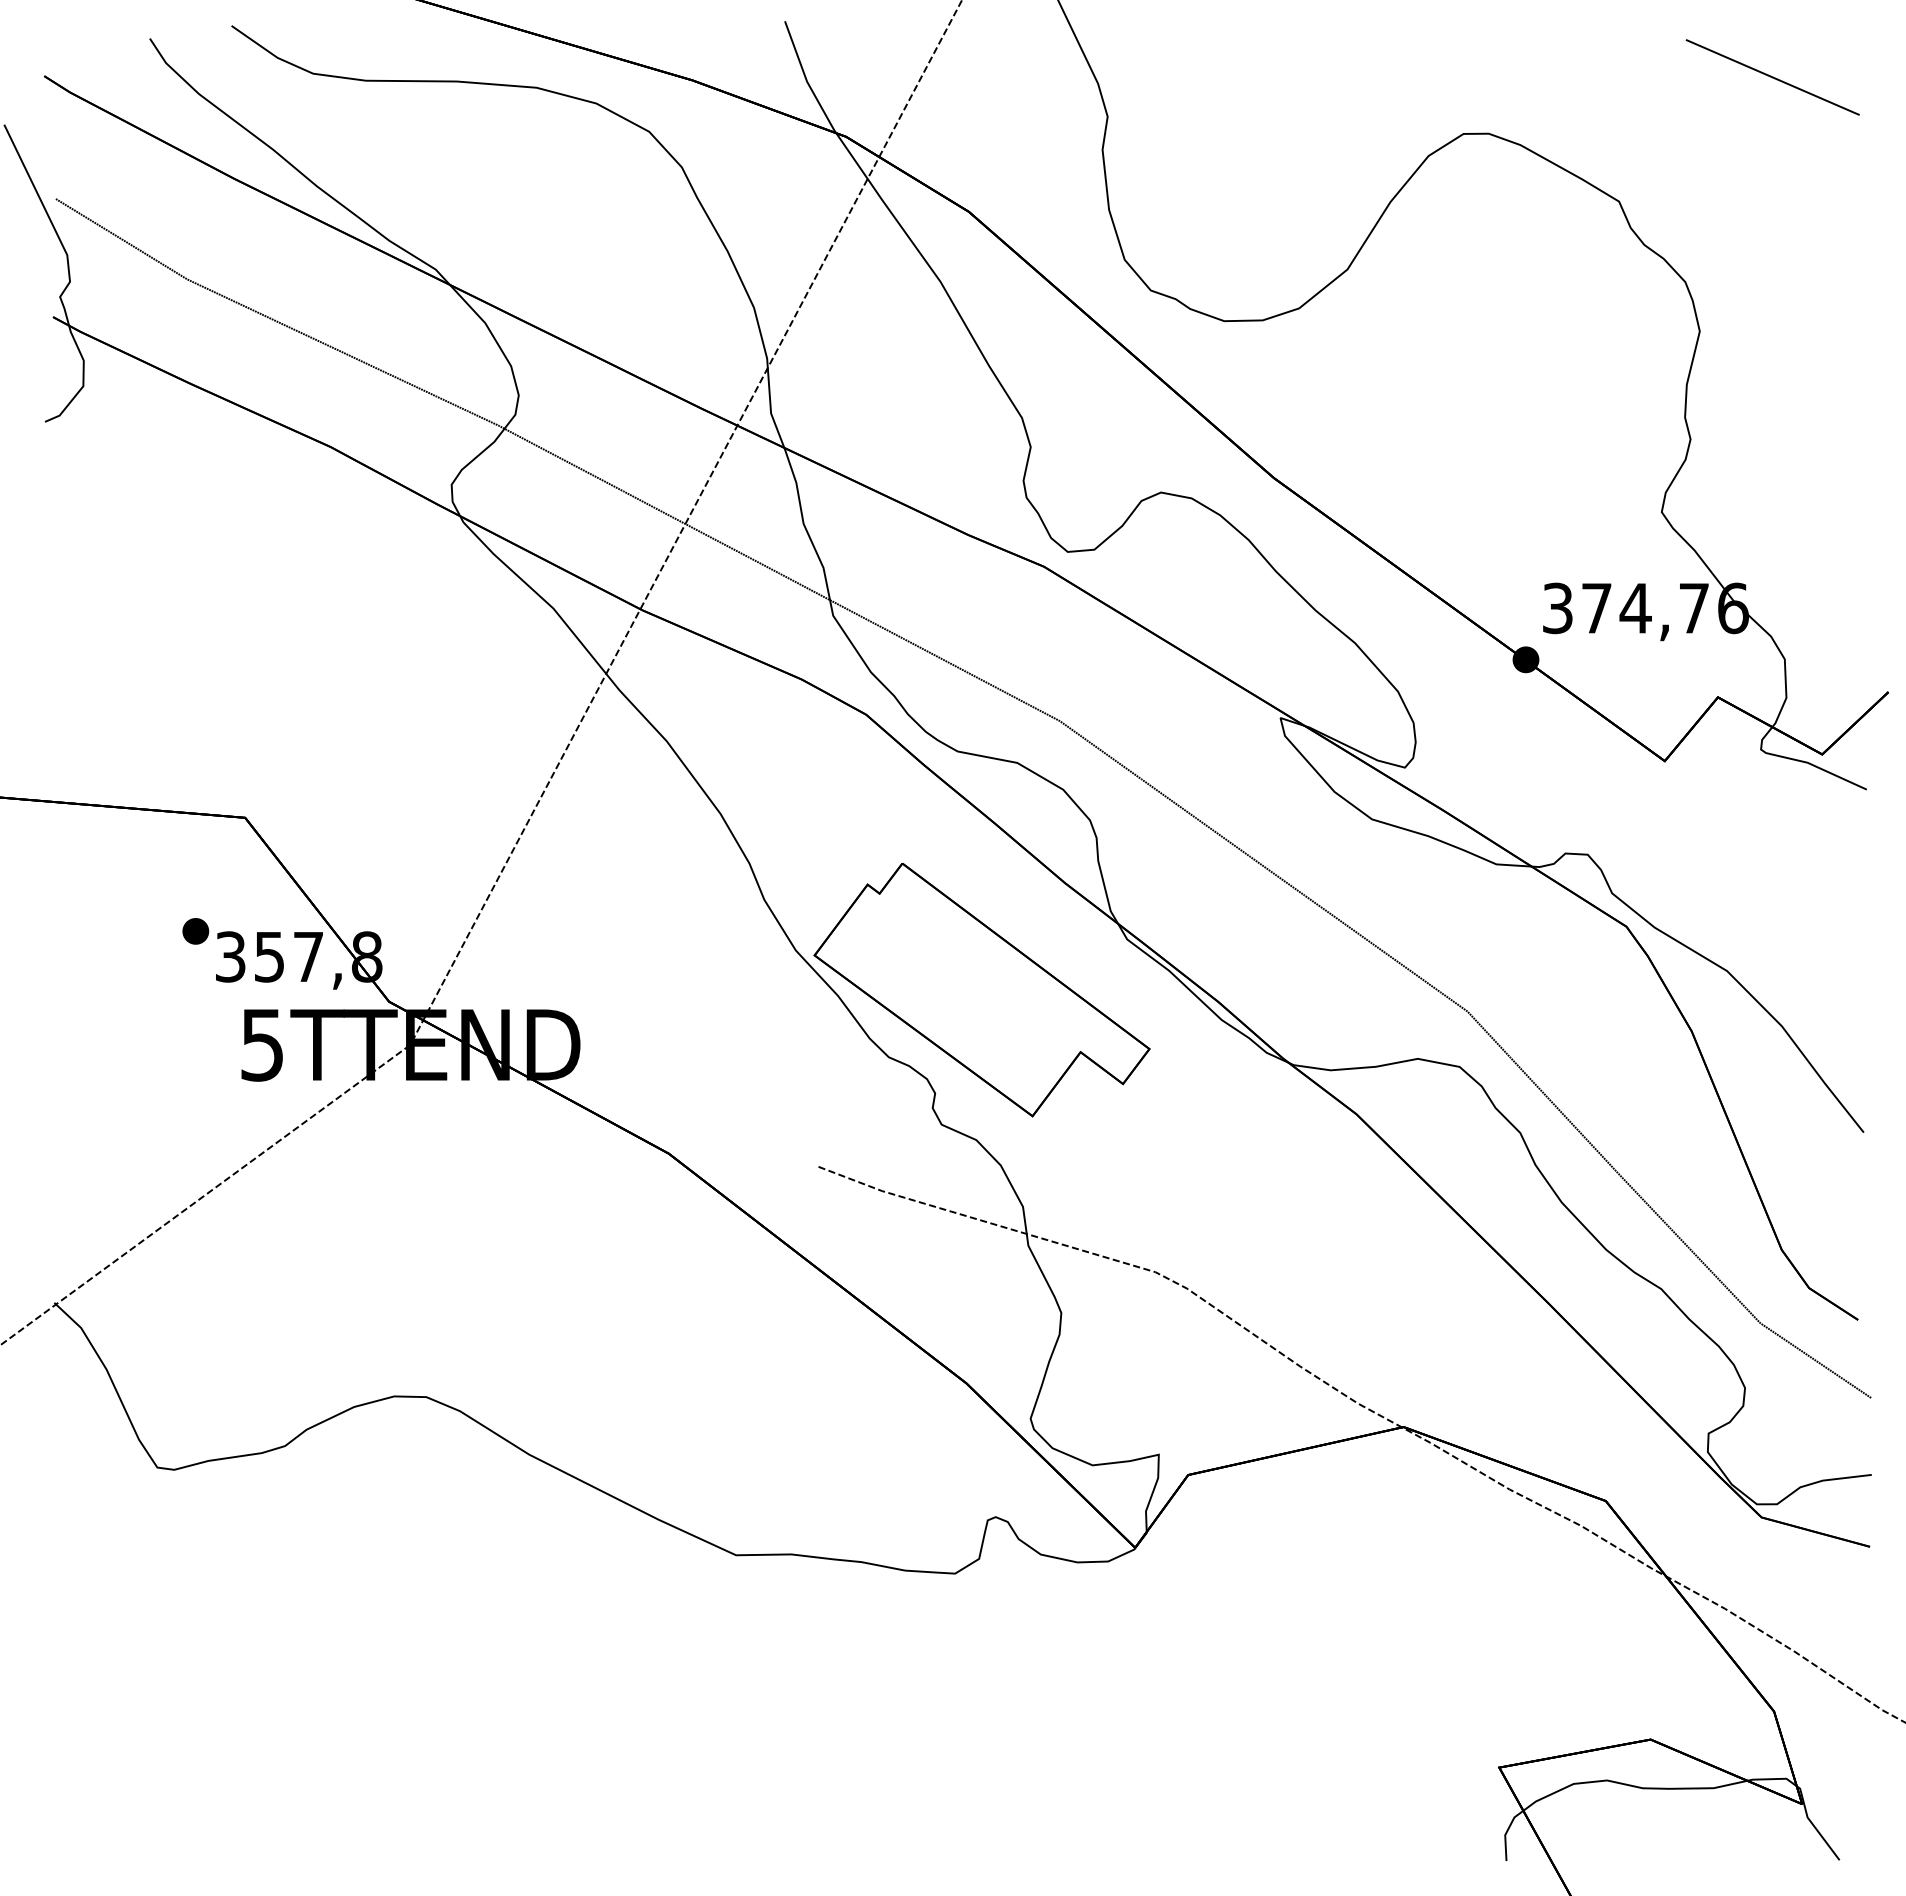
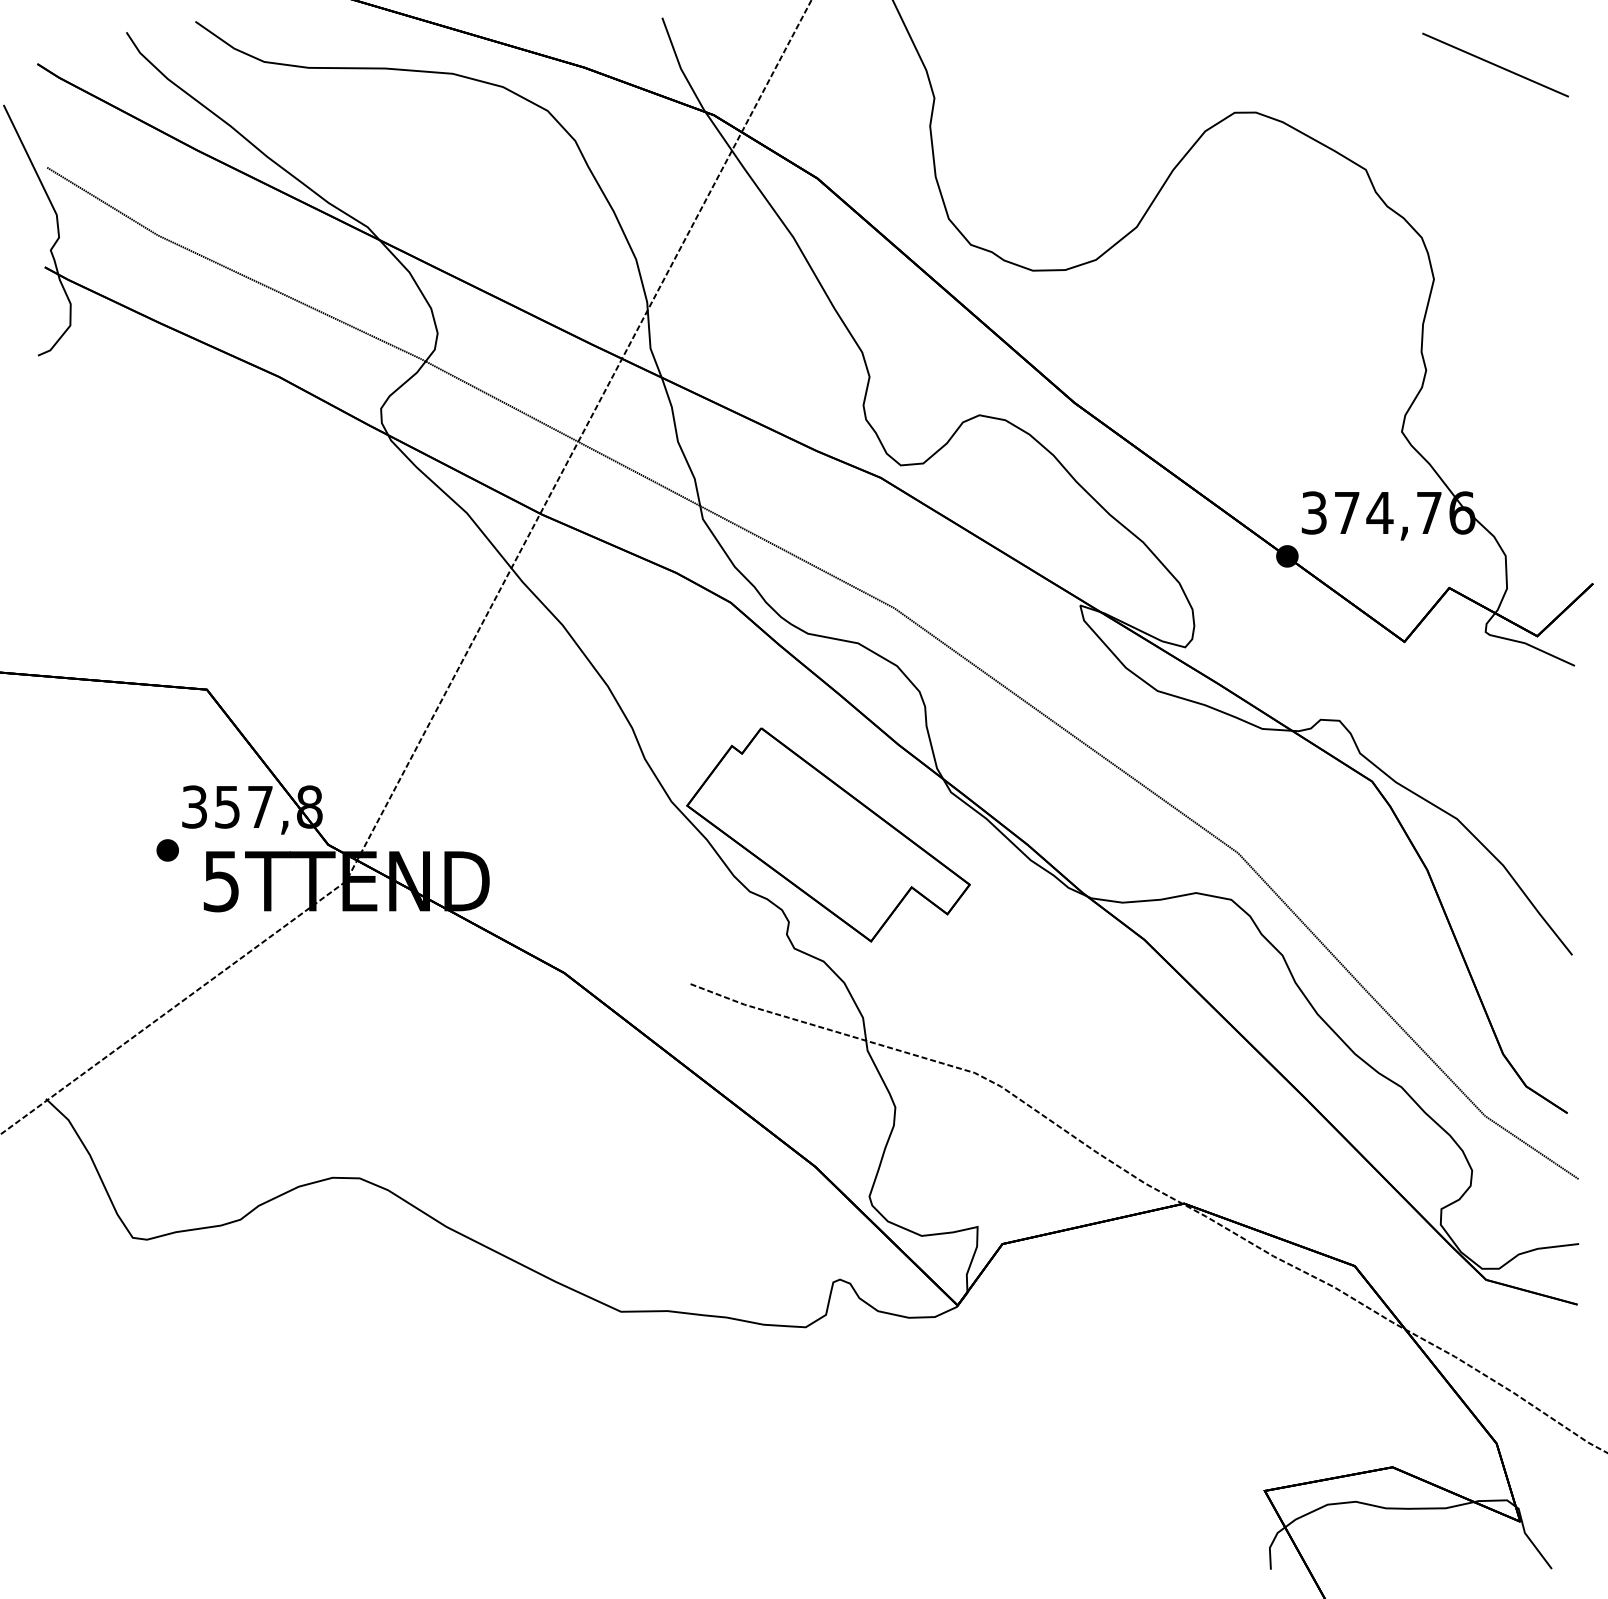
part: (195, 931) -> (167, 850), moved

